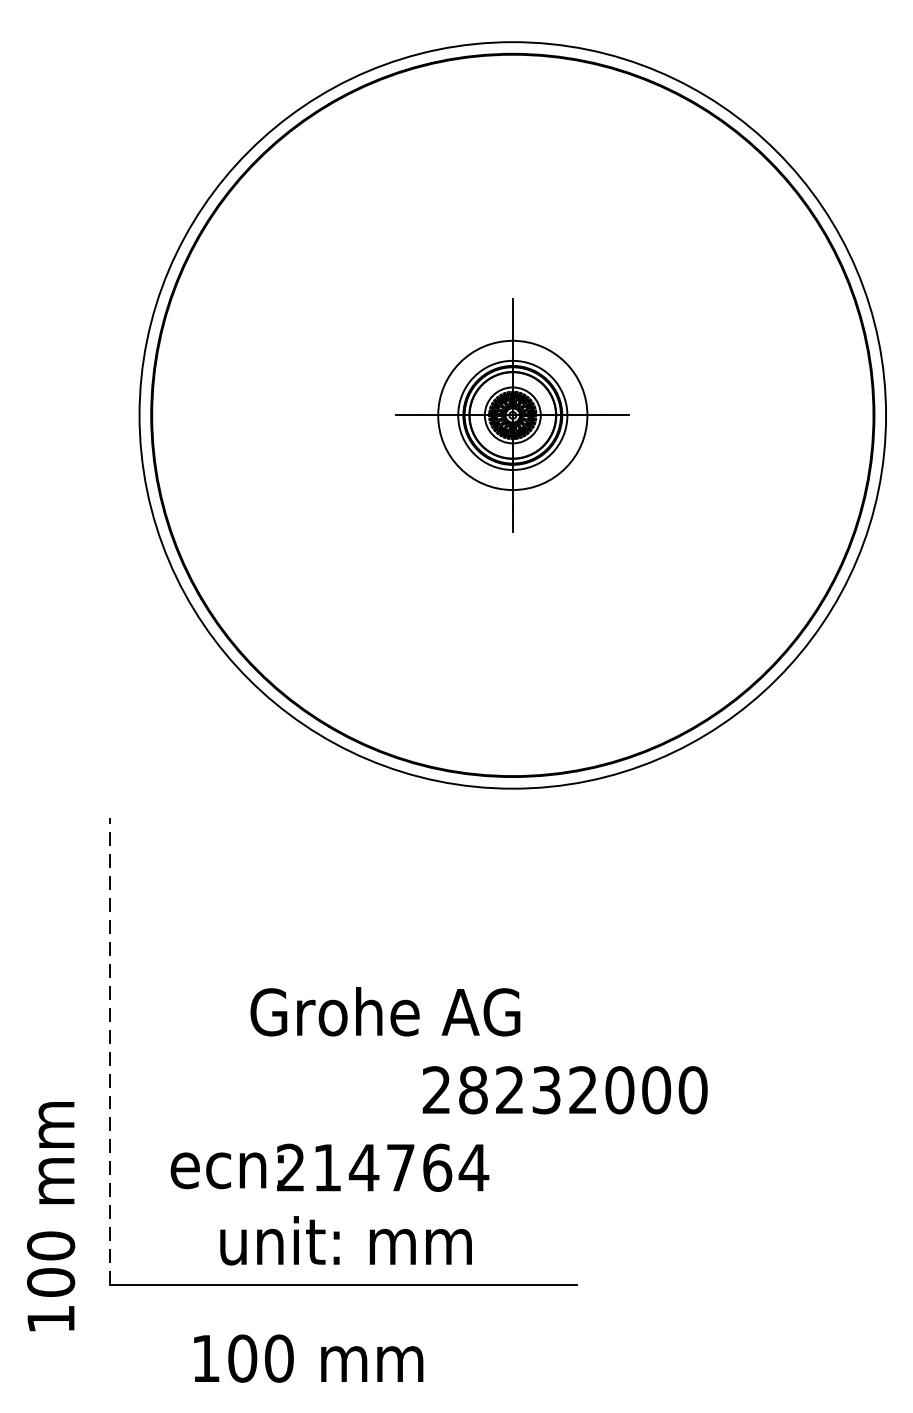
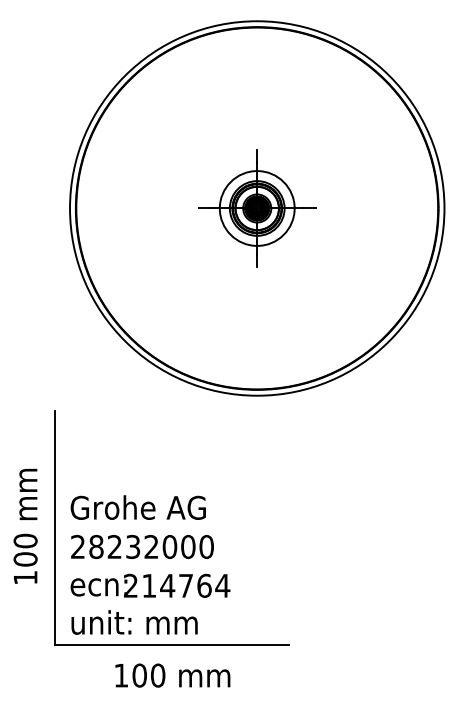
text: (383, 1011) -> (137, 507), moved
line: (110, 1051) -> (55, 527), dashed -> solid
text: (565, 1089) -> (142, 546), moved
text: (329, 1167) -> (150, 585), moved
text: (50, 1216) -> (25, 526), moved
text: (345, 1240) -> (134, 622), moved
text: (307, 1358) -> (172, 675), moved

